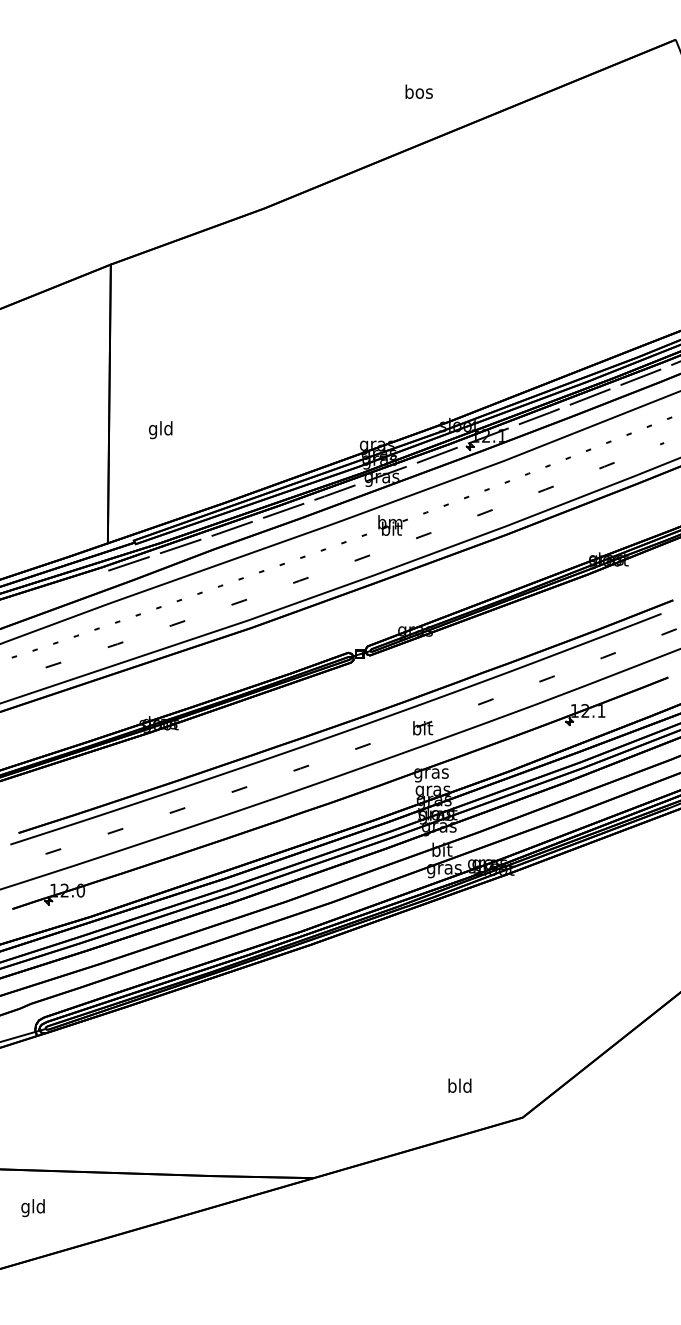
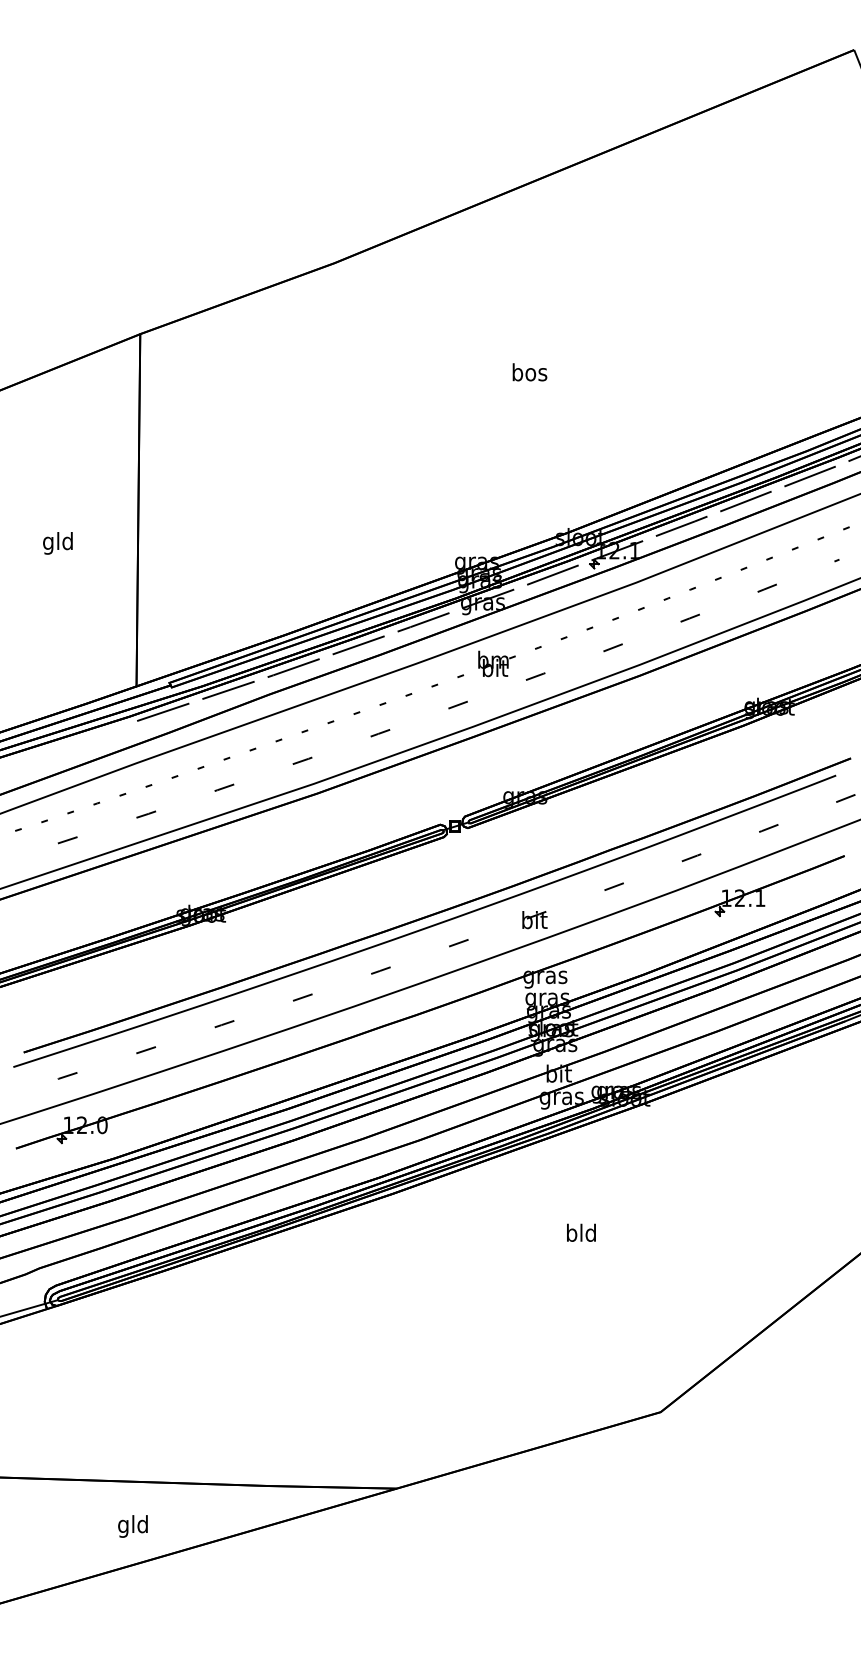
text: (418, 91) -> (529, 371), moved
text: (160, 430) -> (57, 543), moved
text: (459, 1085) -> (580, 1232), moved
text: (32, 1208) -> (132, 1526), moved

